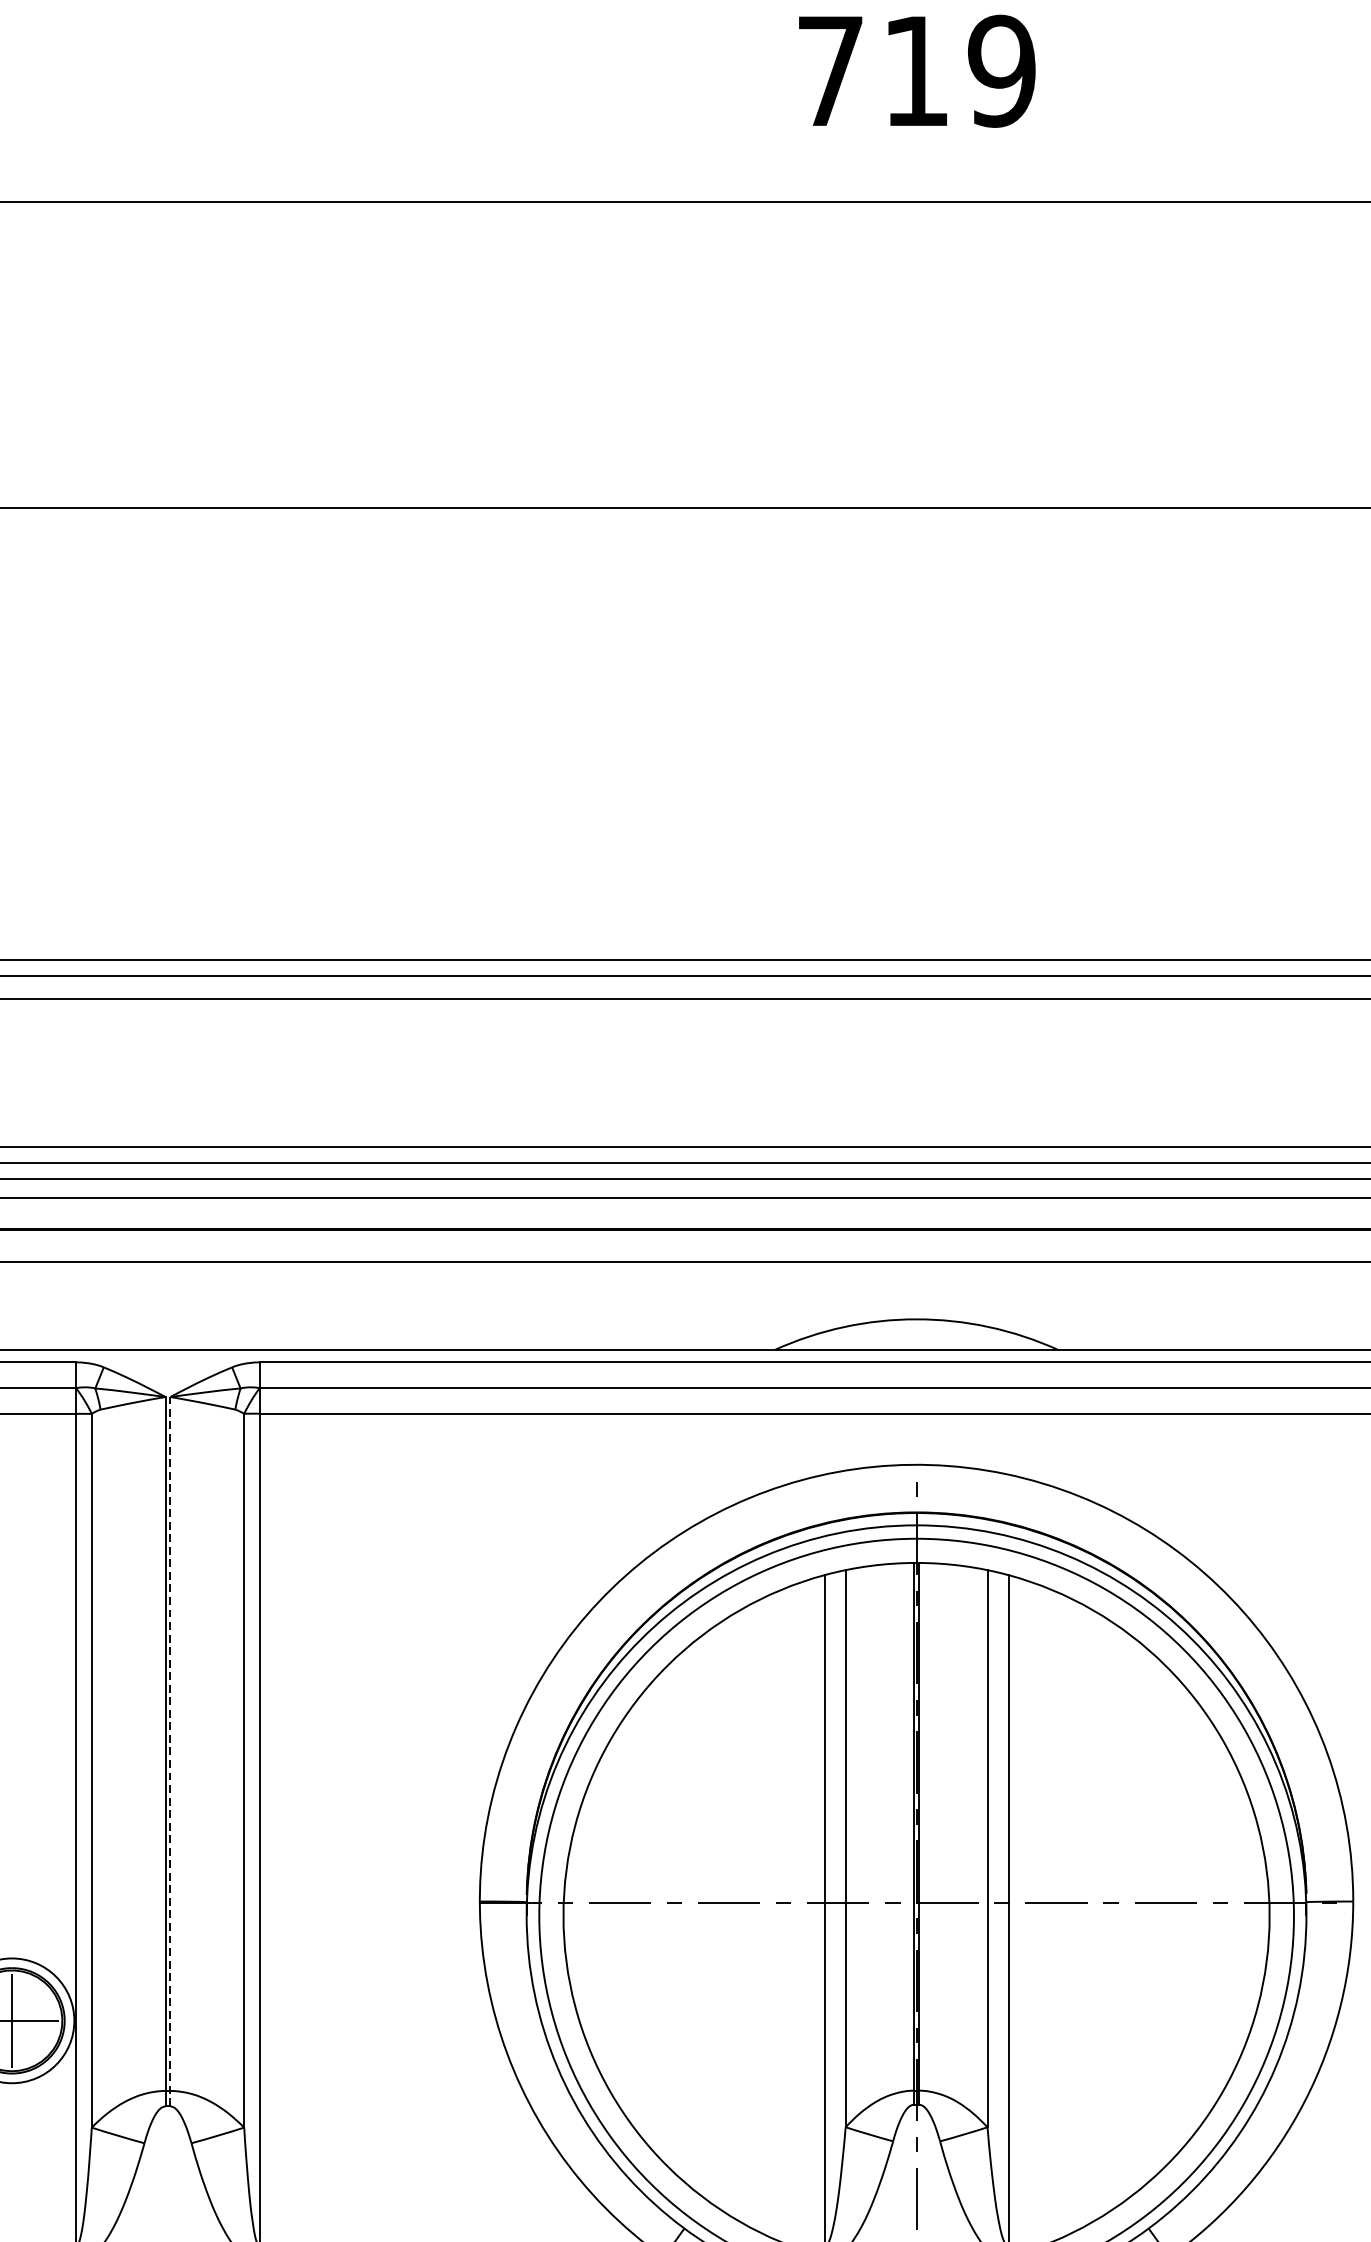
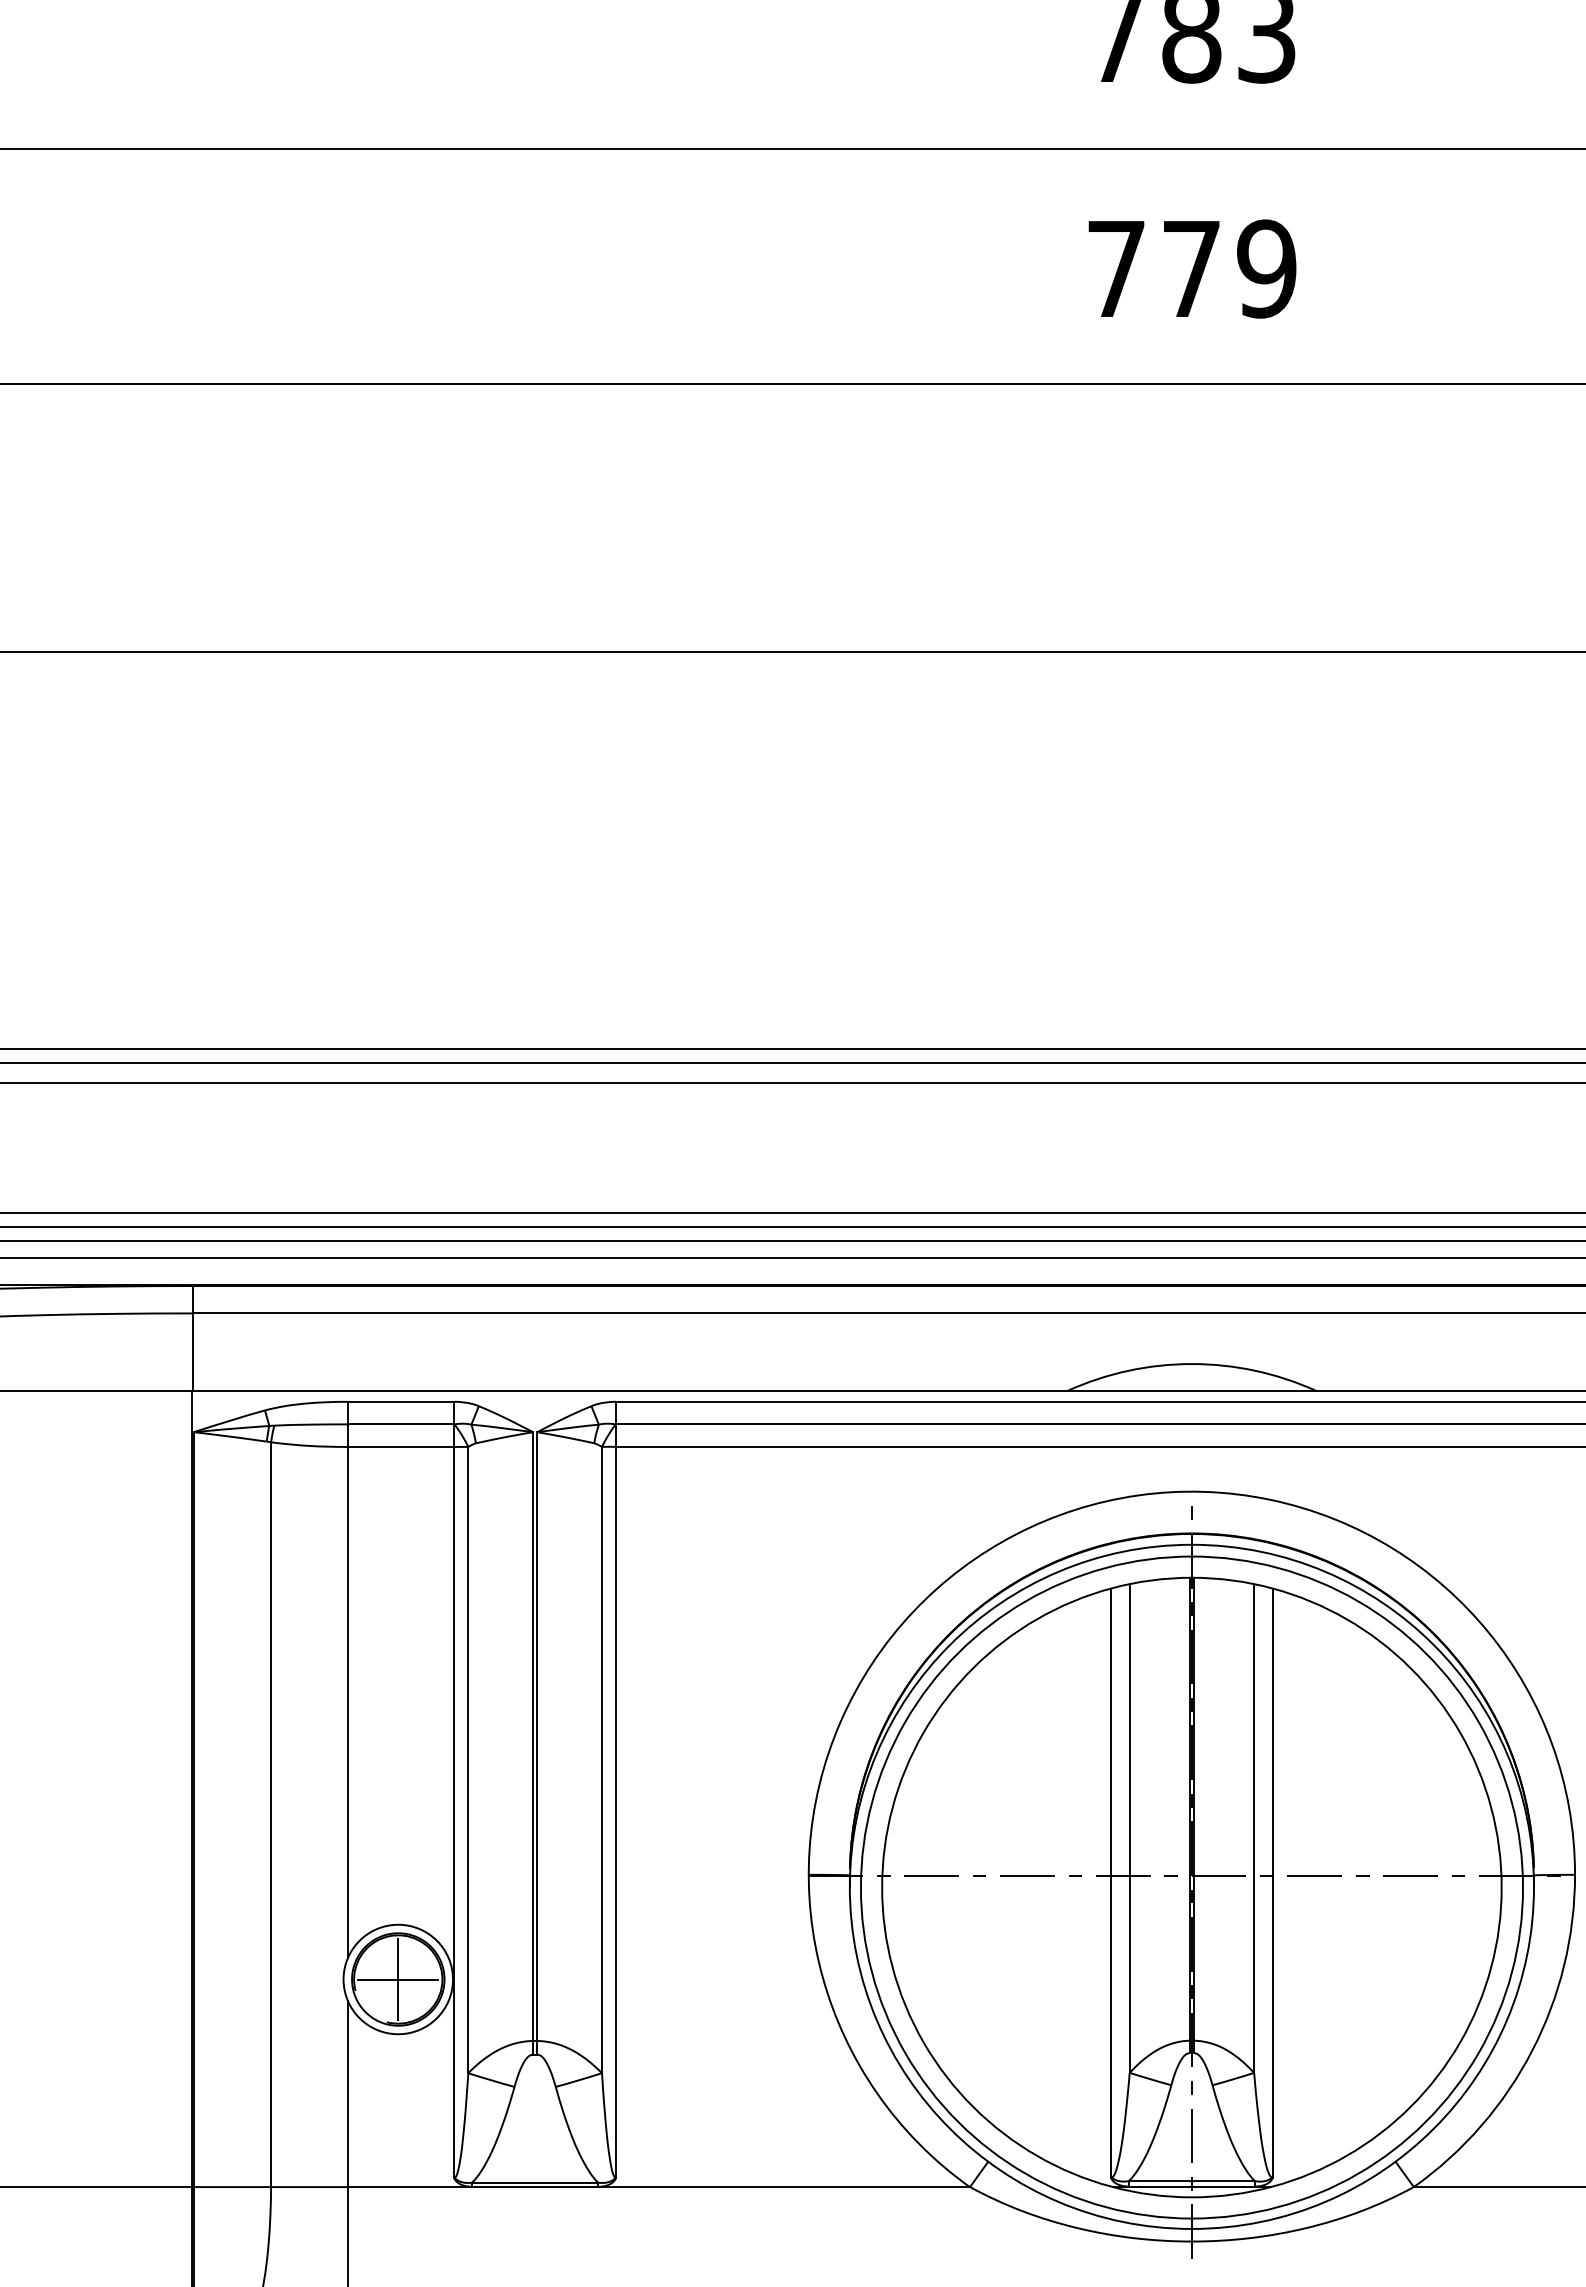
text: (916, 70) -> (1191, 268), 719 -> 779
line: (170, 1750) -> (537, 1742), dashed -> solid

